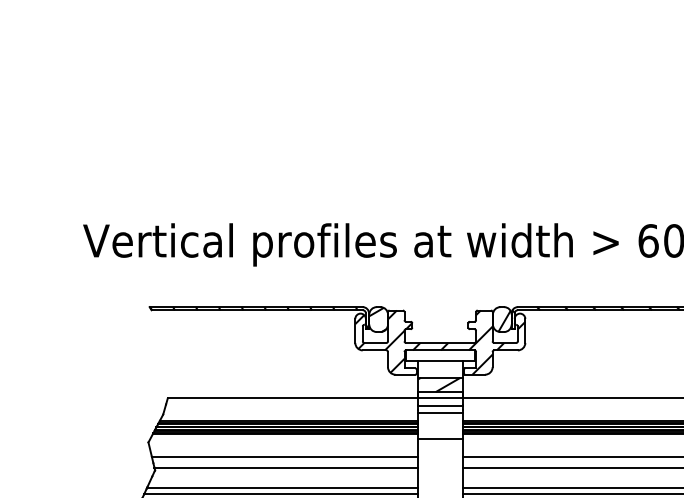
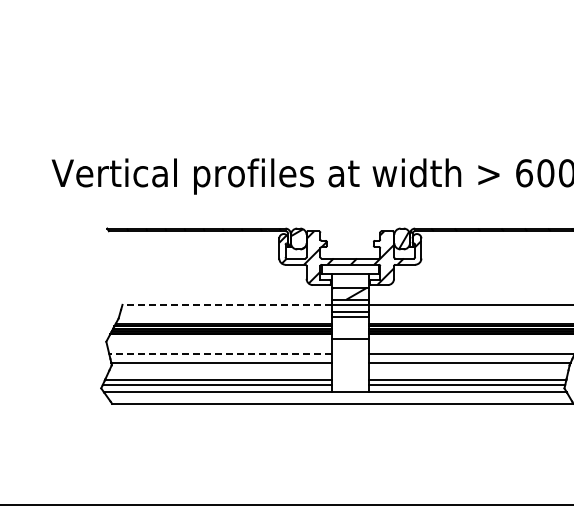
line: (293, 397) -> (227, 304), solid -> dashed
line: (283, 456) -> (219, 353), solid -> dashed

